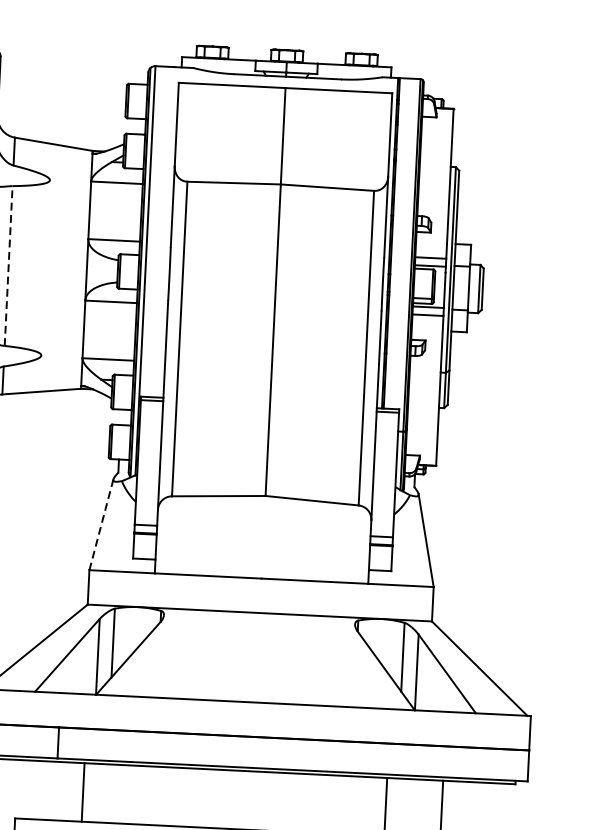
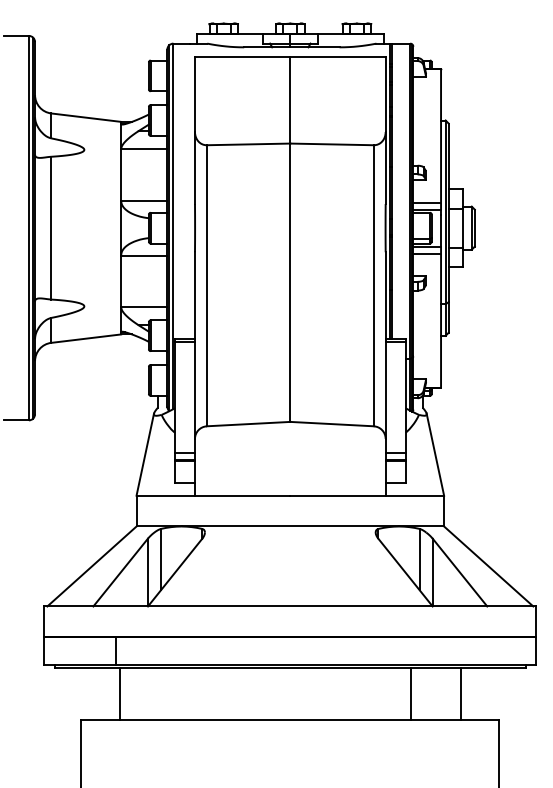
line: (8, 265) -> (51, 227), dashed -> solid
line: (101, 524) -> (145, 454), dashed -> solid
line: (83, 791) -> (119, 693), moved

